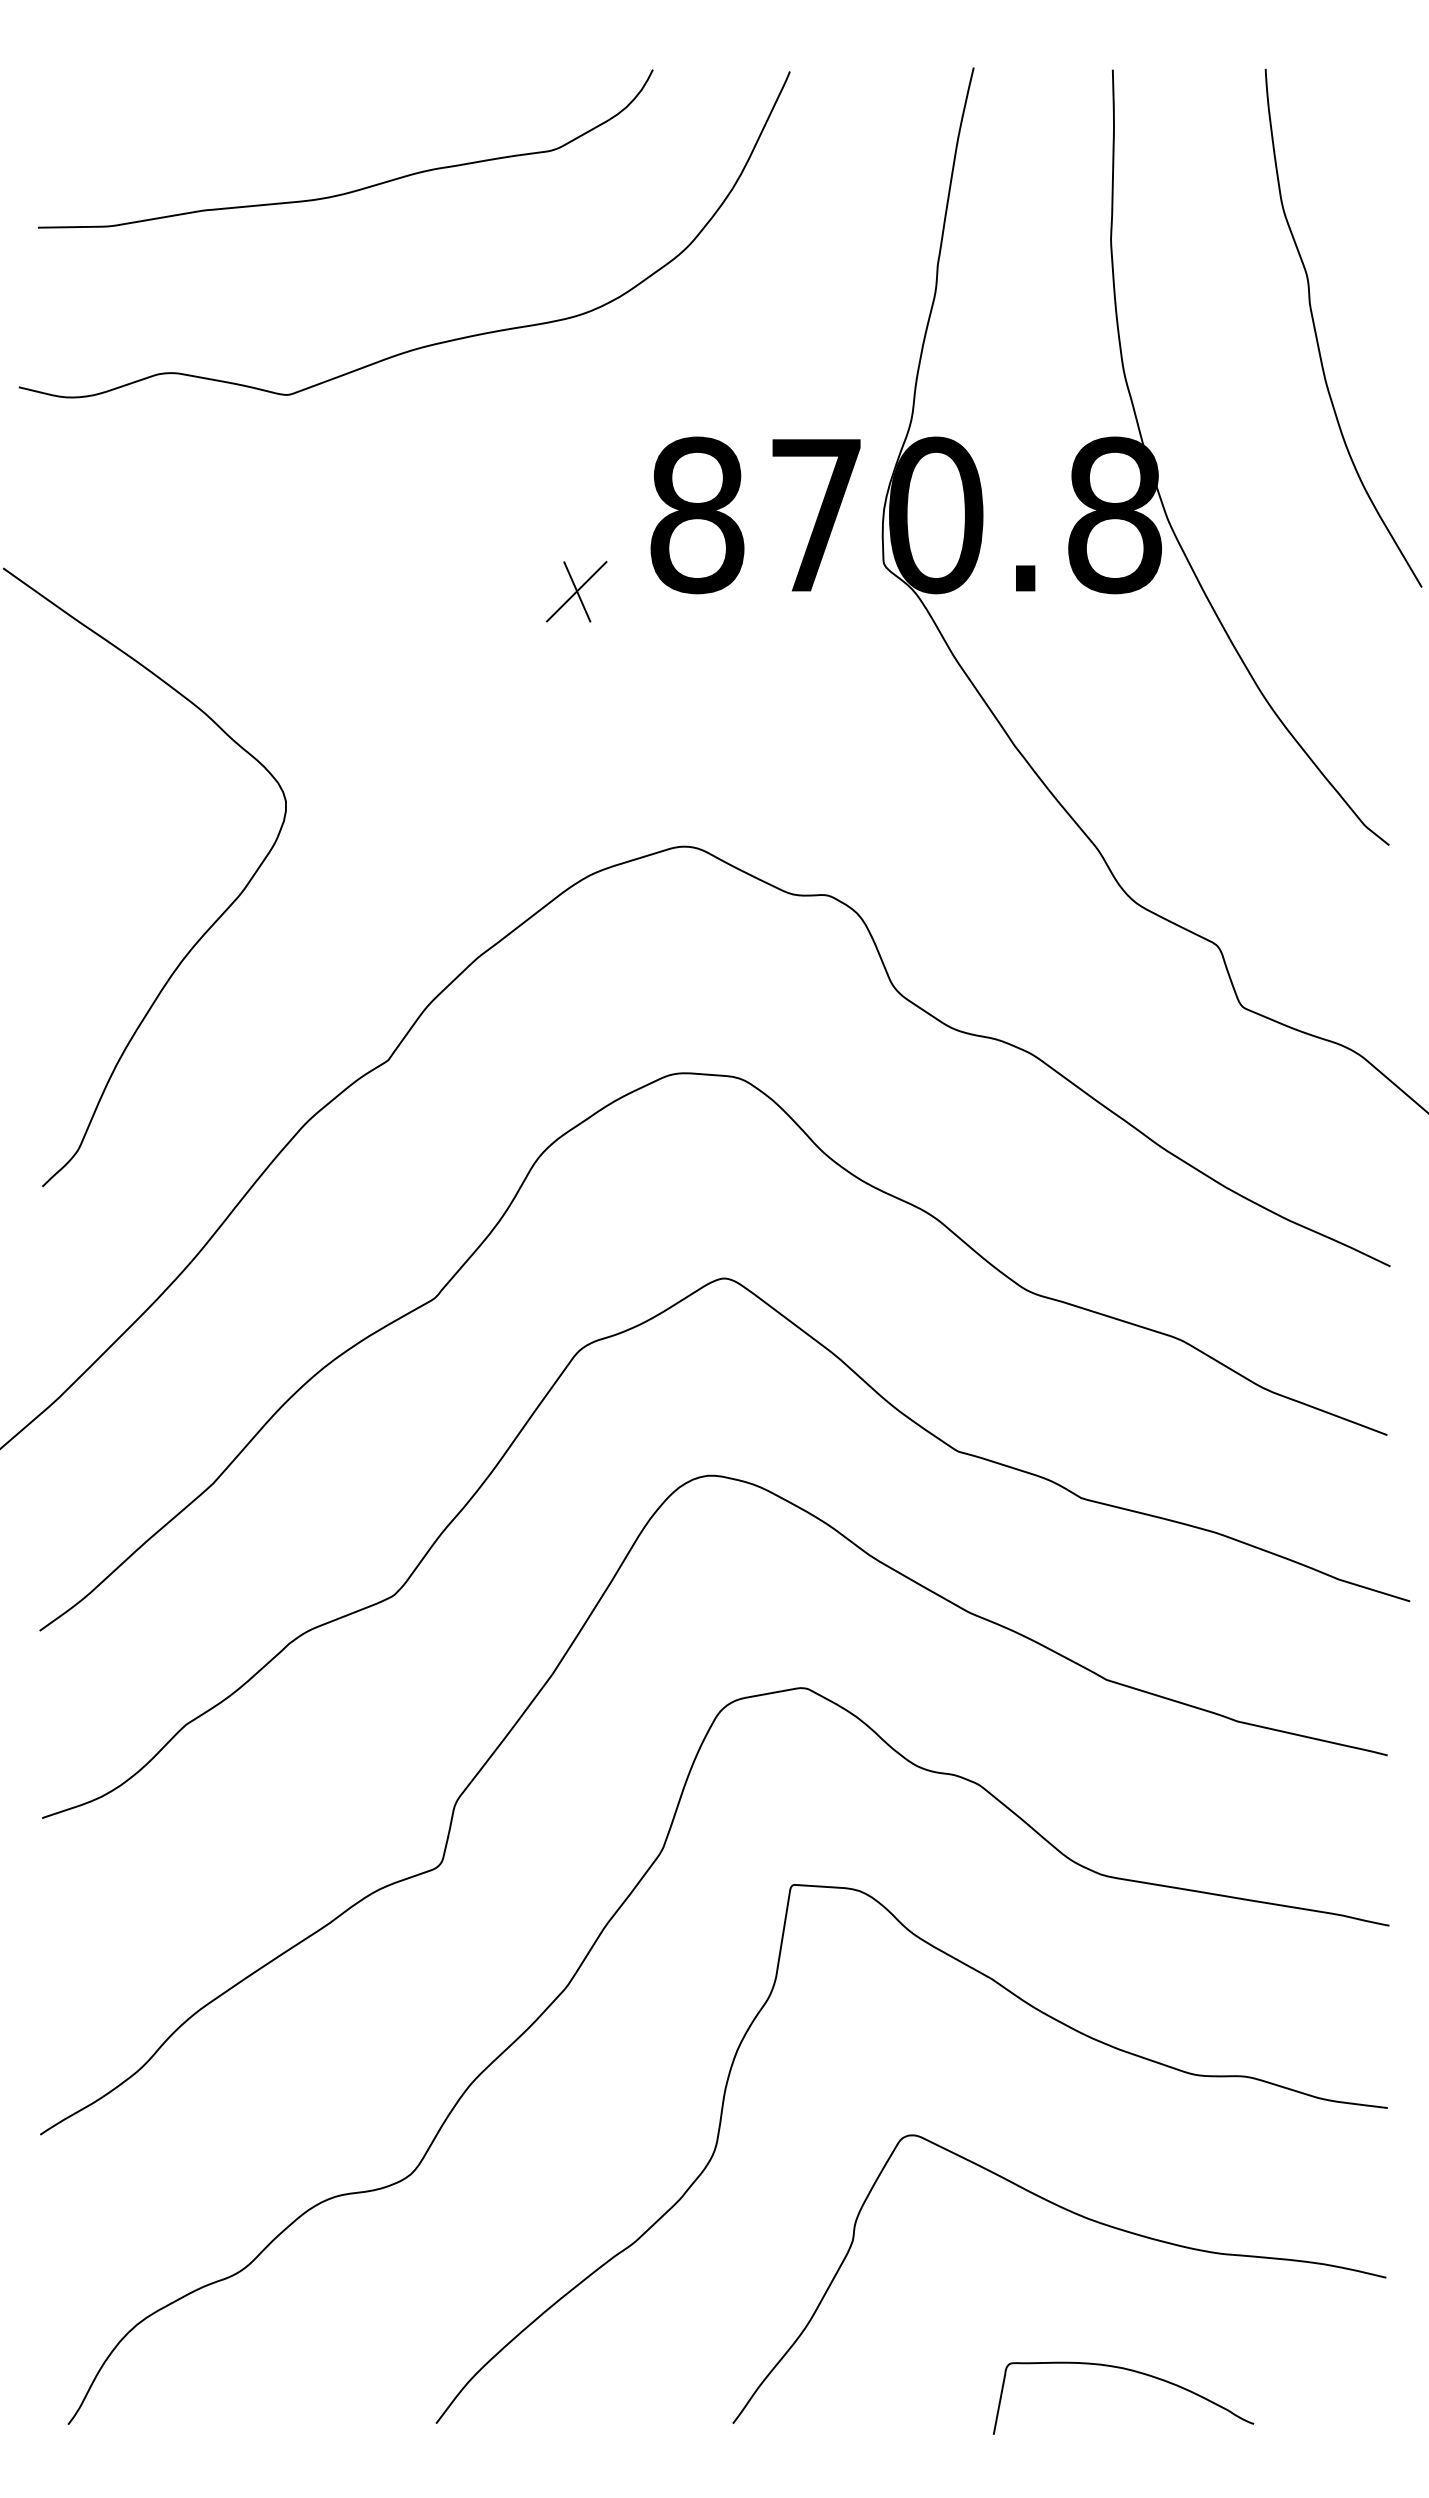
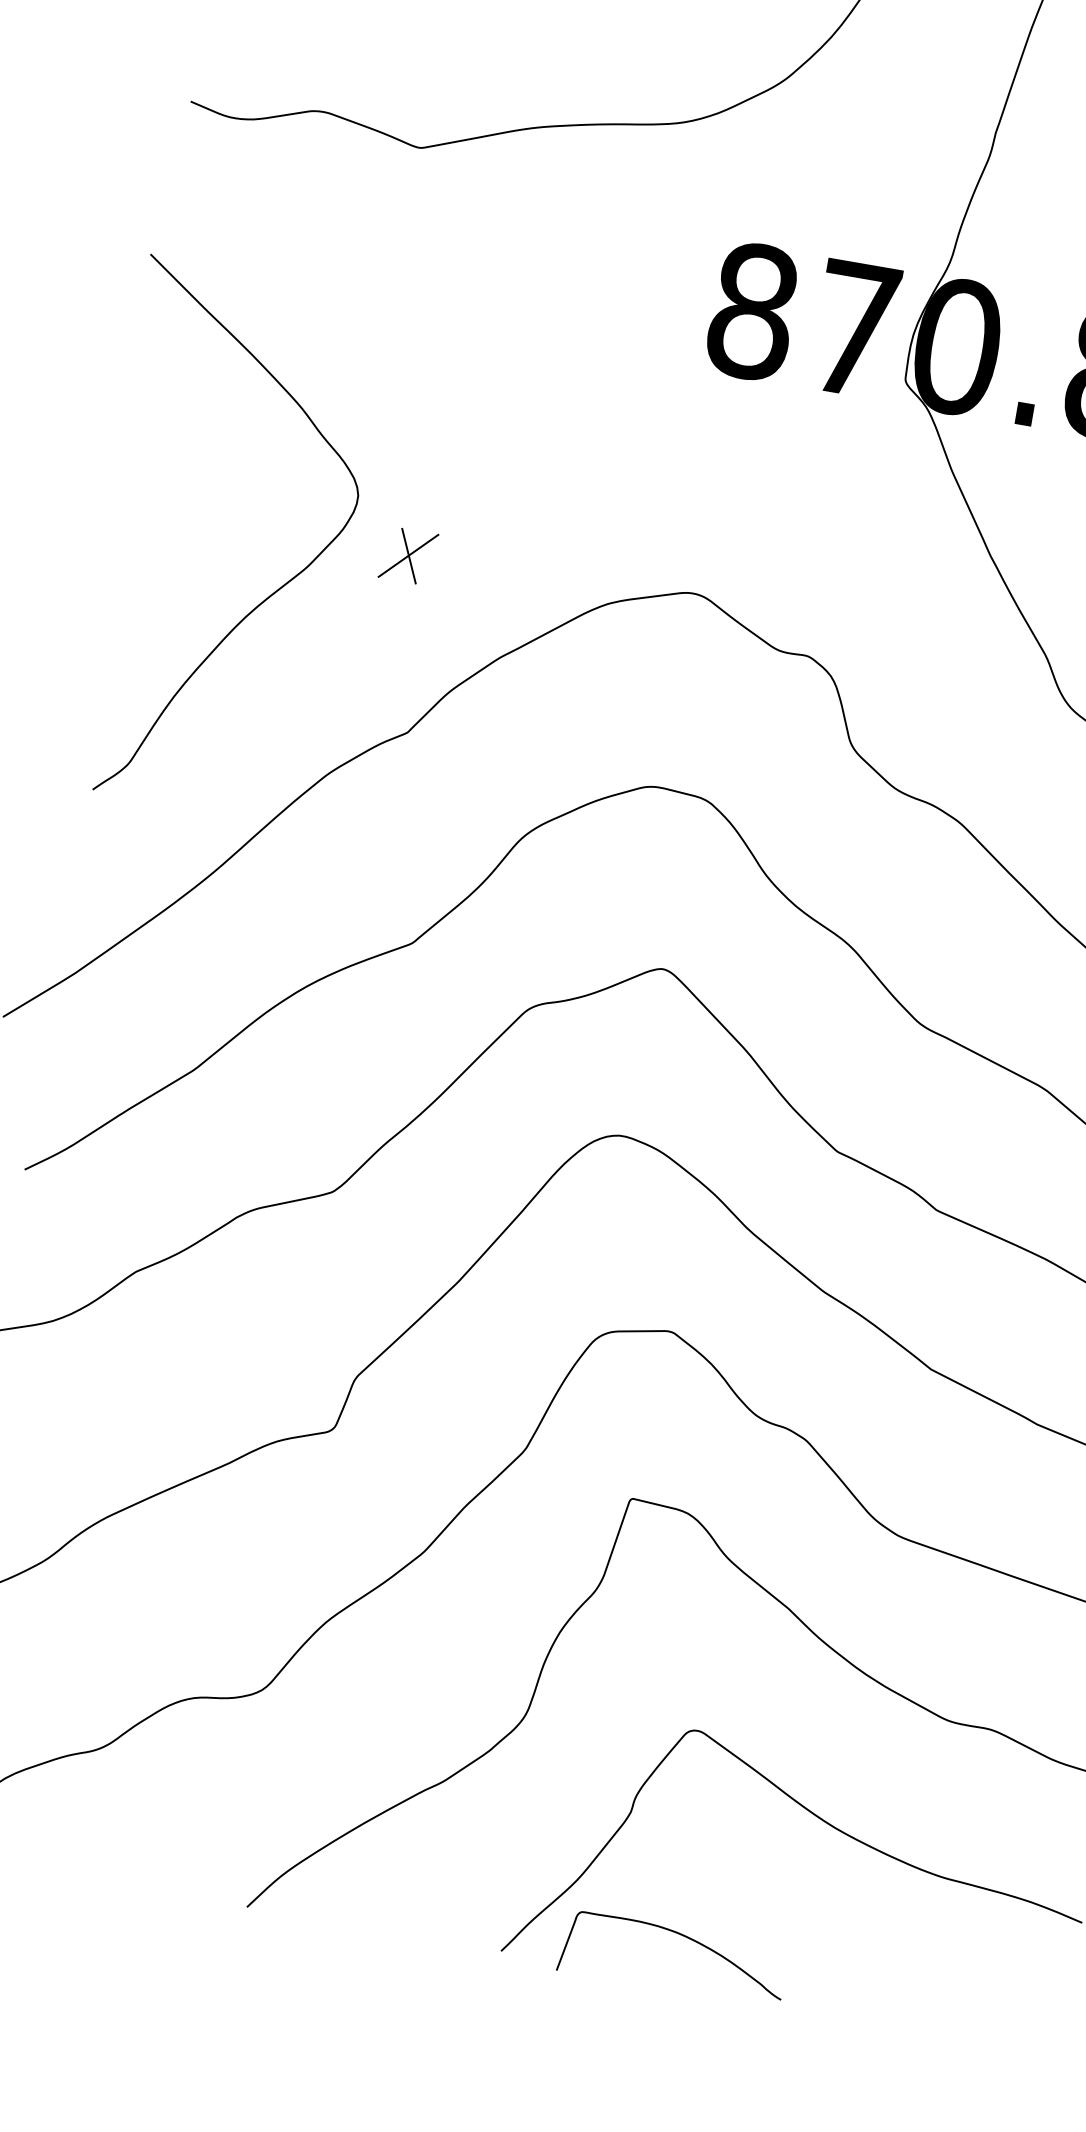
part: (576, 591) -> (408, 555), moved
curve: (1131, 2371) -> (683, 1936), moved

